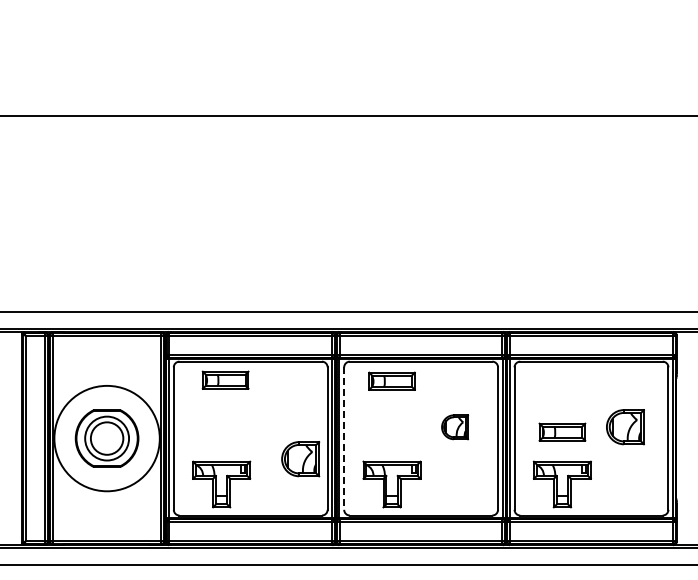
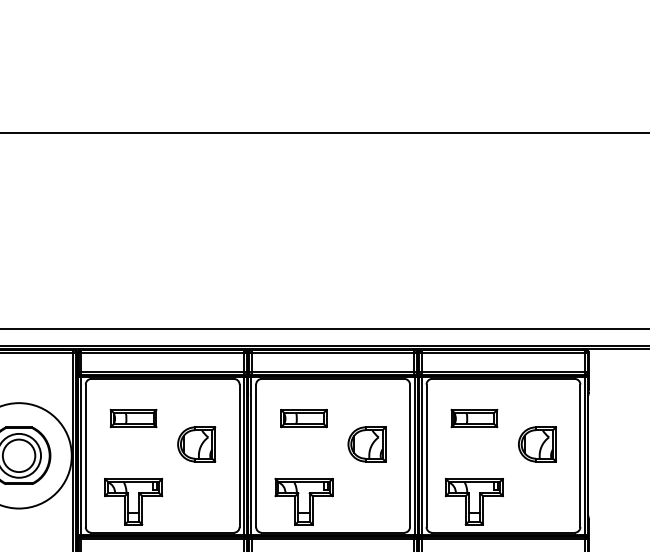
part: (225, 379) -> (133, 417), moved
part: (391, 380) -> (303, 417), moved
part: (454, 427) -> (366, 444), size x1.43
part: (562, 431) -> (474, 417), moved
line: (344, 439) -> (256, 456), dashed -> solid
part: (300, 459) -> (196, 444), moved

